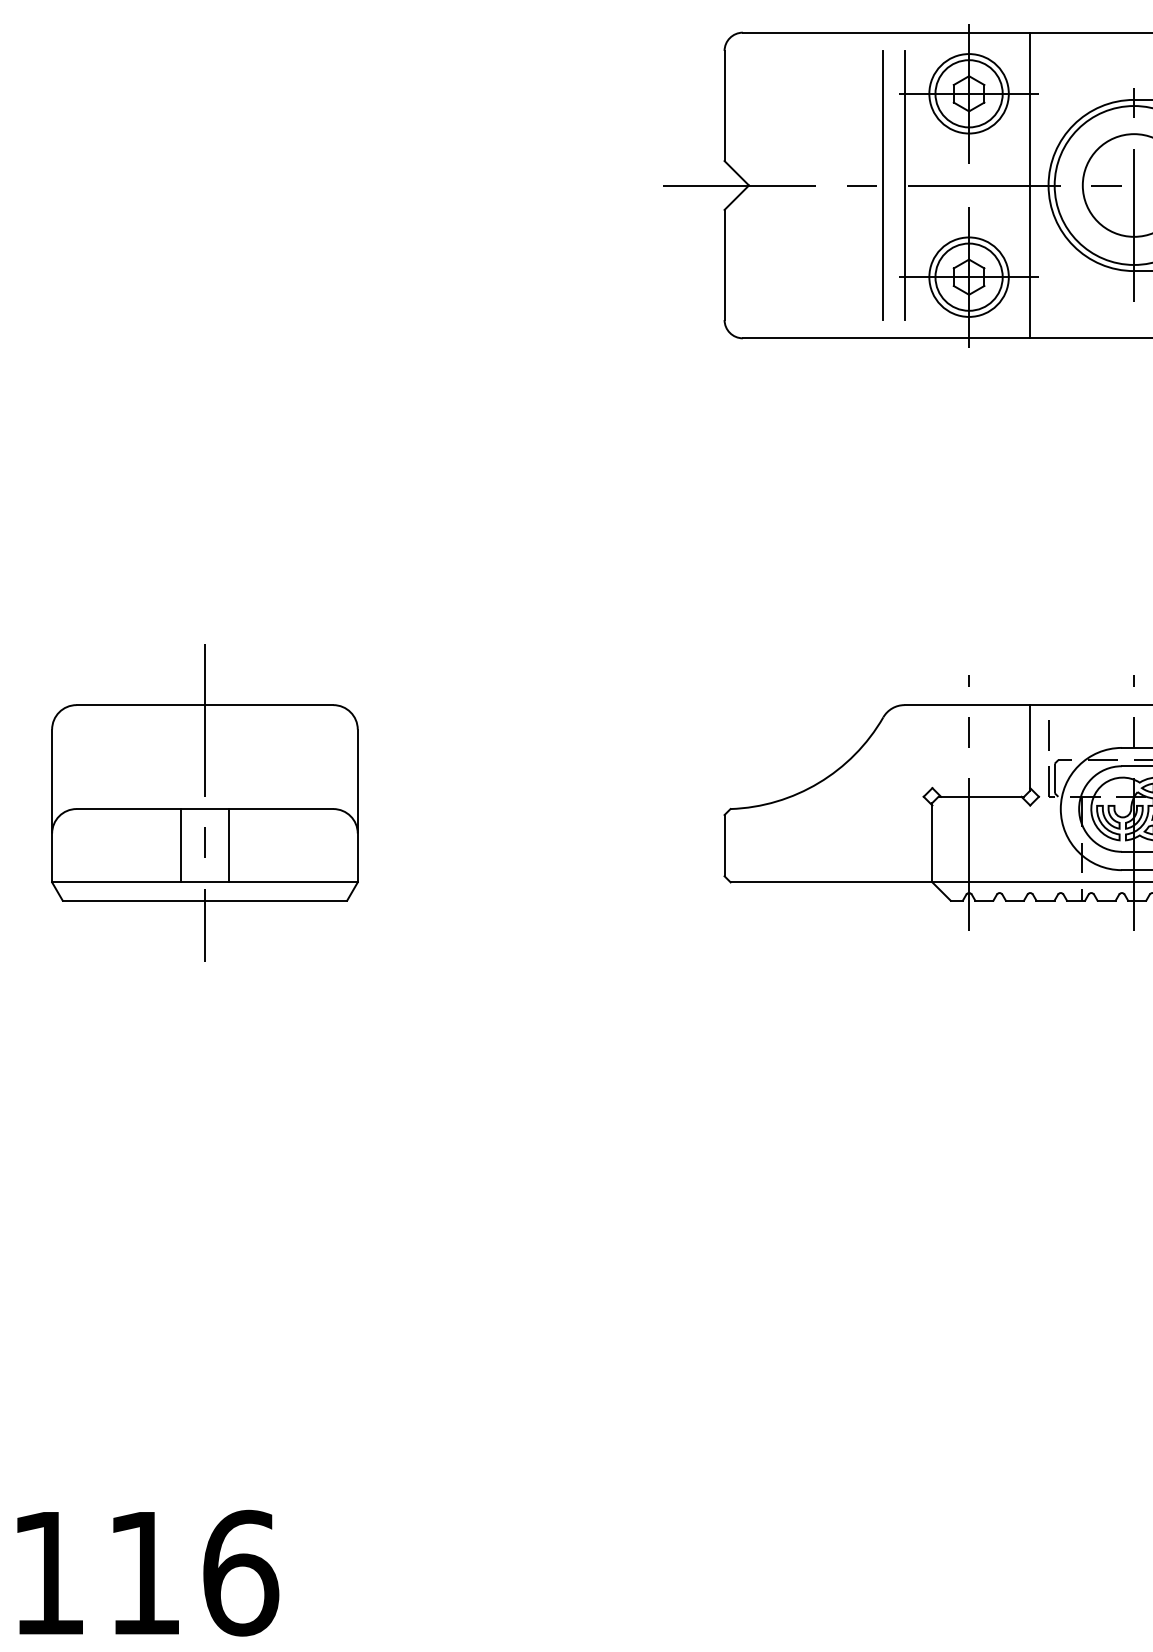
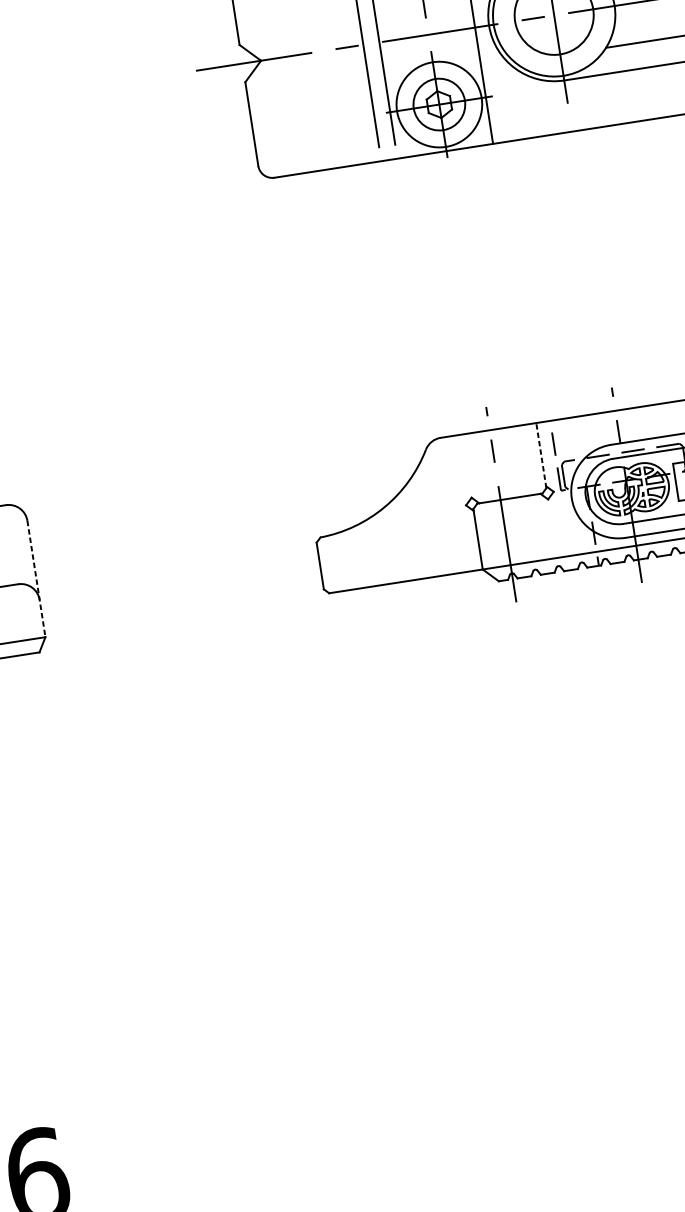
circle: (968, 276) -> (438, 104), size x1.4
line: (1030, 747) -> (541, 455), solid -> dashed
line: (357, 806) -> (36, 579), solid -> dashed

